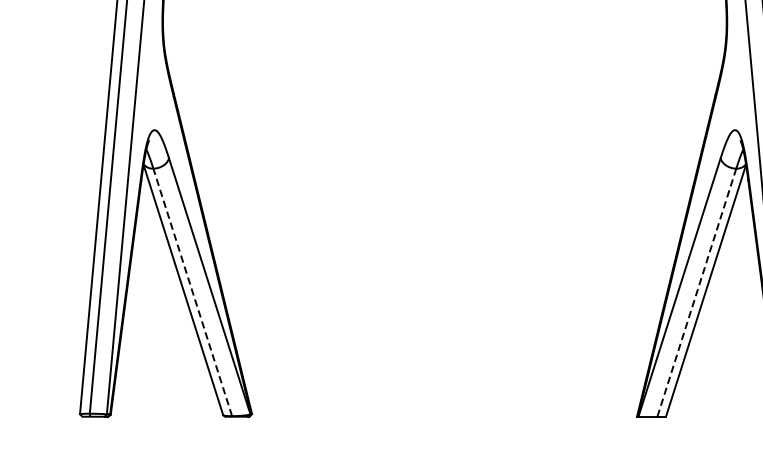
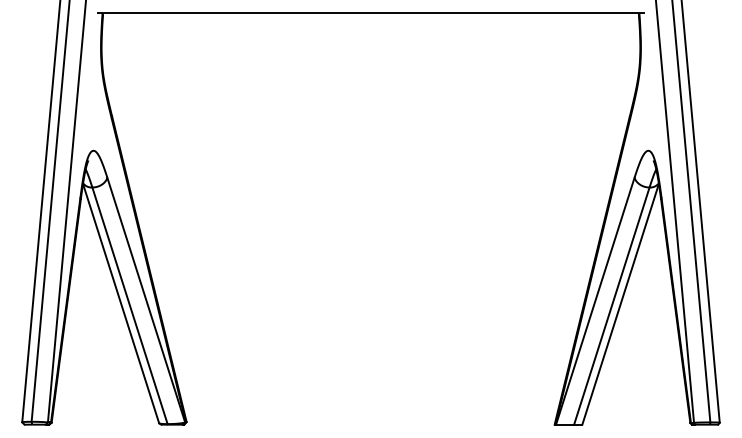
line: (192, 292) -> (129, 305), dashed -> solid
line: (697, 292) -> (612, 305), dashed -> solid

